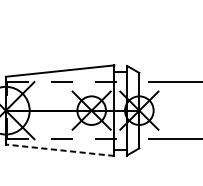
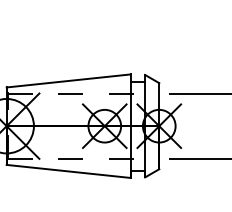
line: (59, 150) -> (68, 171), dashed -> solid

